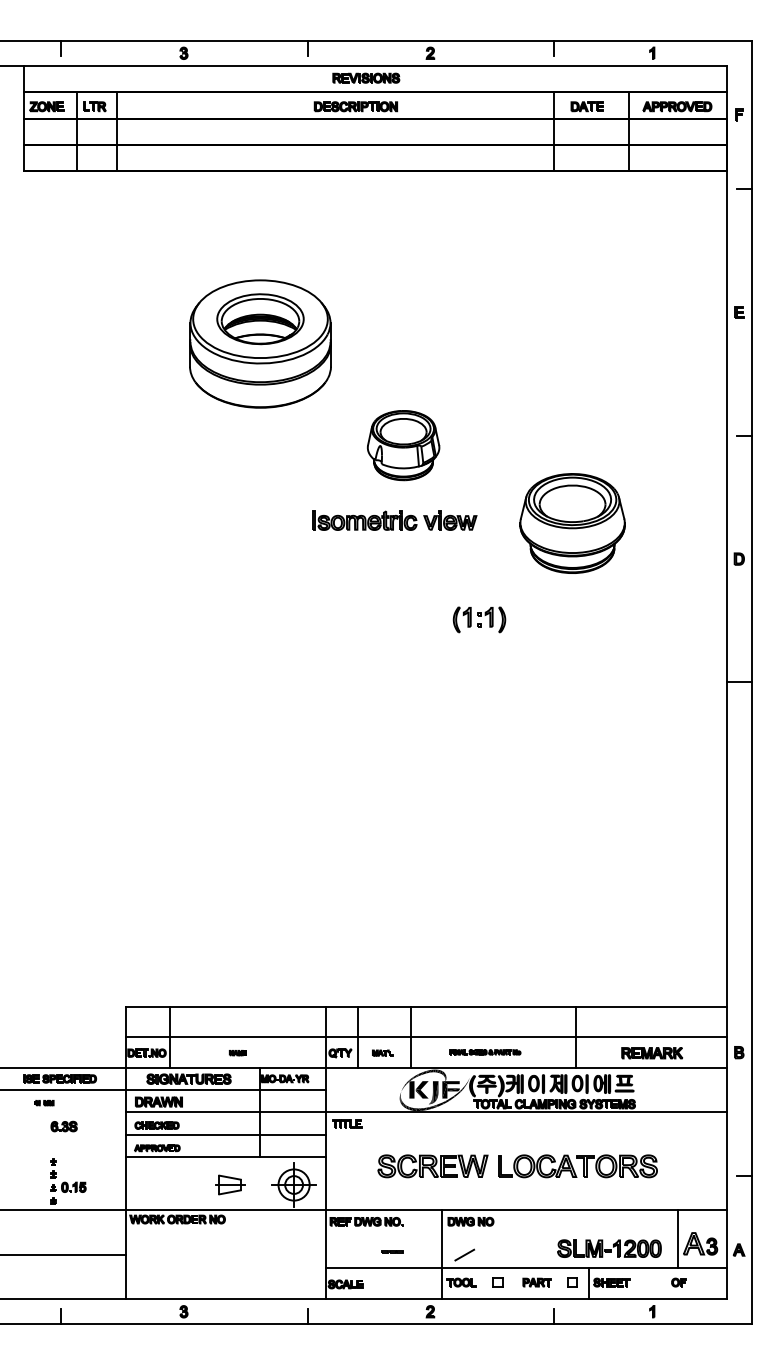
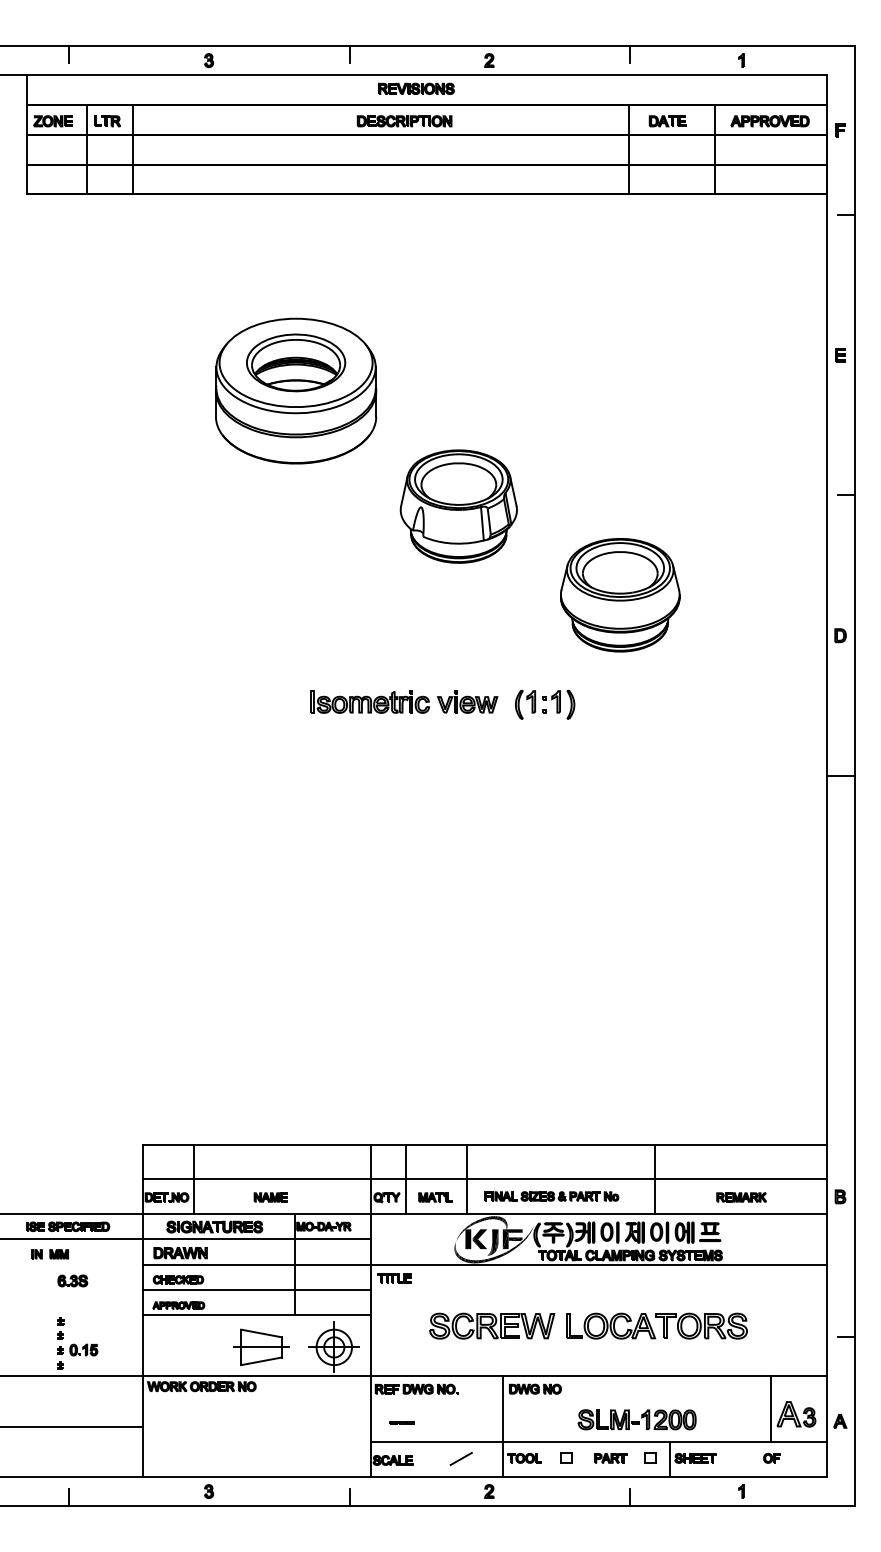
part: (403, 445) -> (458, 506), size x1.43
part: (394, 520) -> (404, 702), moved
part: (572, 523) -> (620, 595), moved
part: (238, 1052) -> (271, 1196), size x1.67
part: (382, 1052) -> (434, 1196), size x1.43
part: (485, 1052) -> (551, 1196), size x1.67
part: (652, 1052) -> (741, 1196), size x0.71
part: (43, 1102) -> (49, 1253), size x1.67
part: (229, 1184) -> (260, 1346), size x1.67
part: (609, 1248) -> (637, 1419), moved
line: (392, 1251) -> (401, 1423), moved
line: (464, 1254) -> (460, 1458), moved

